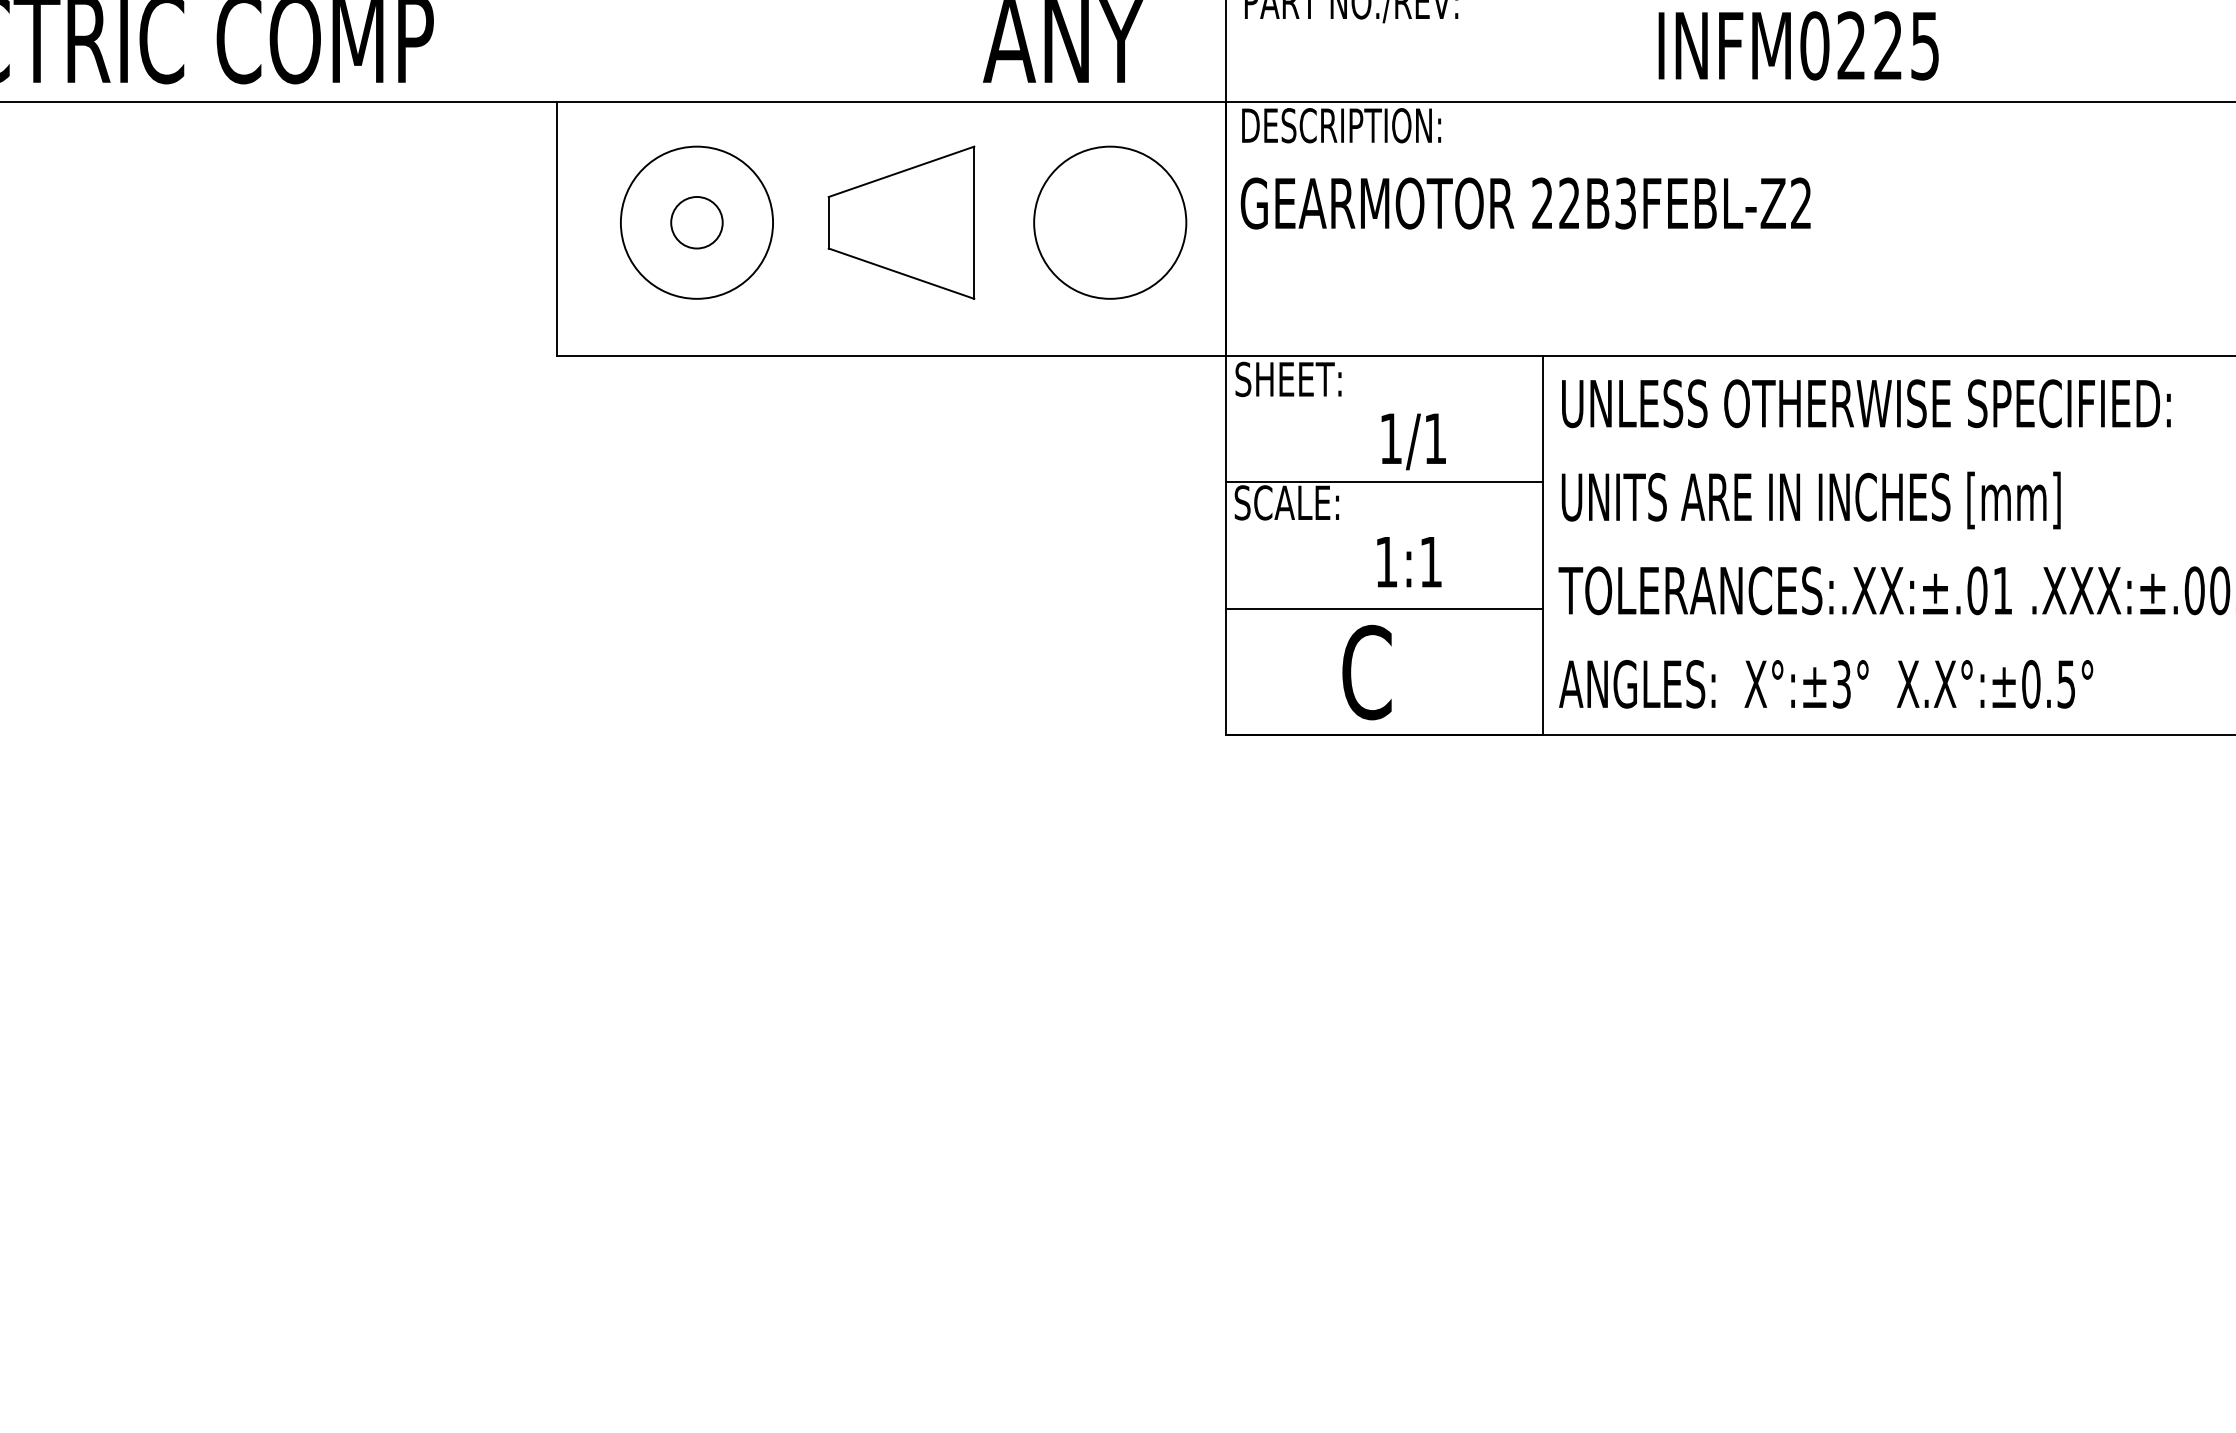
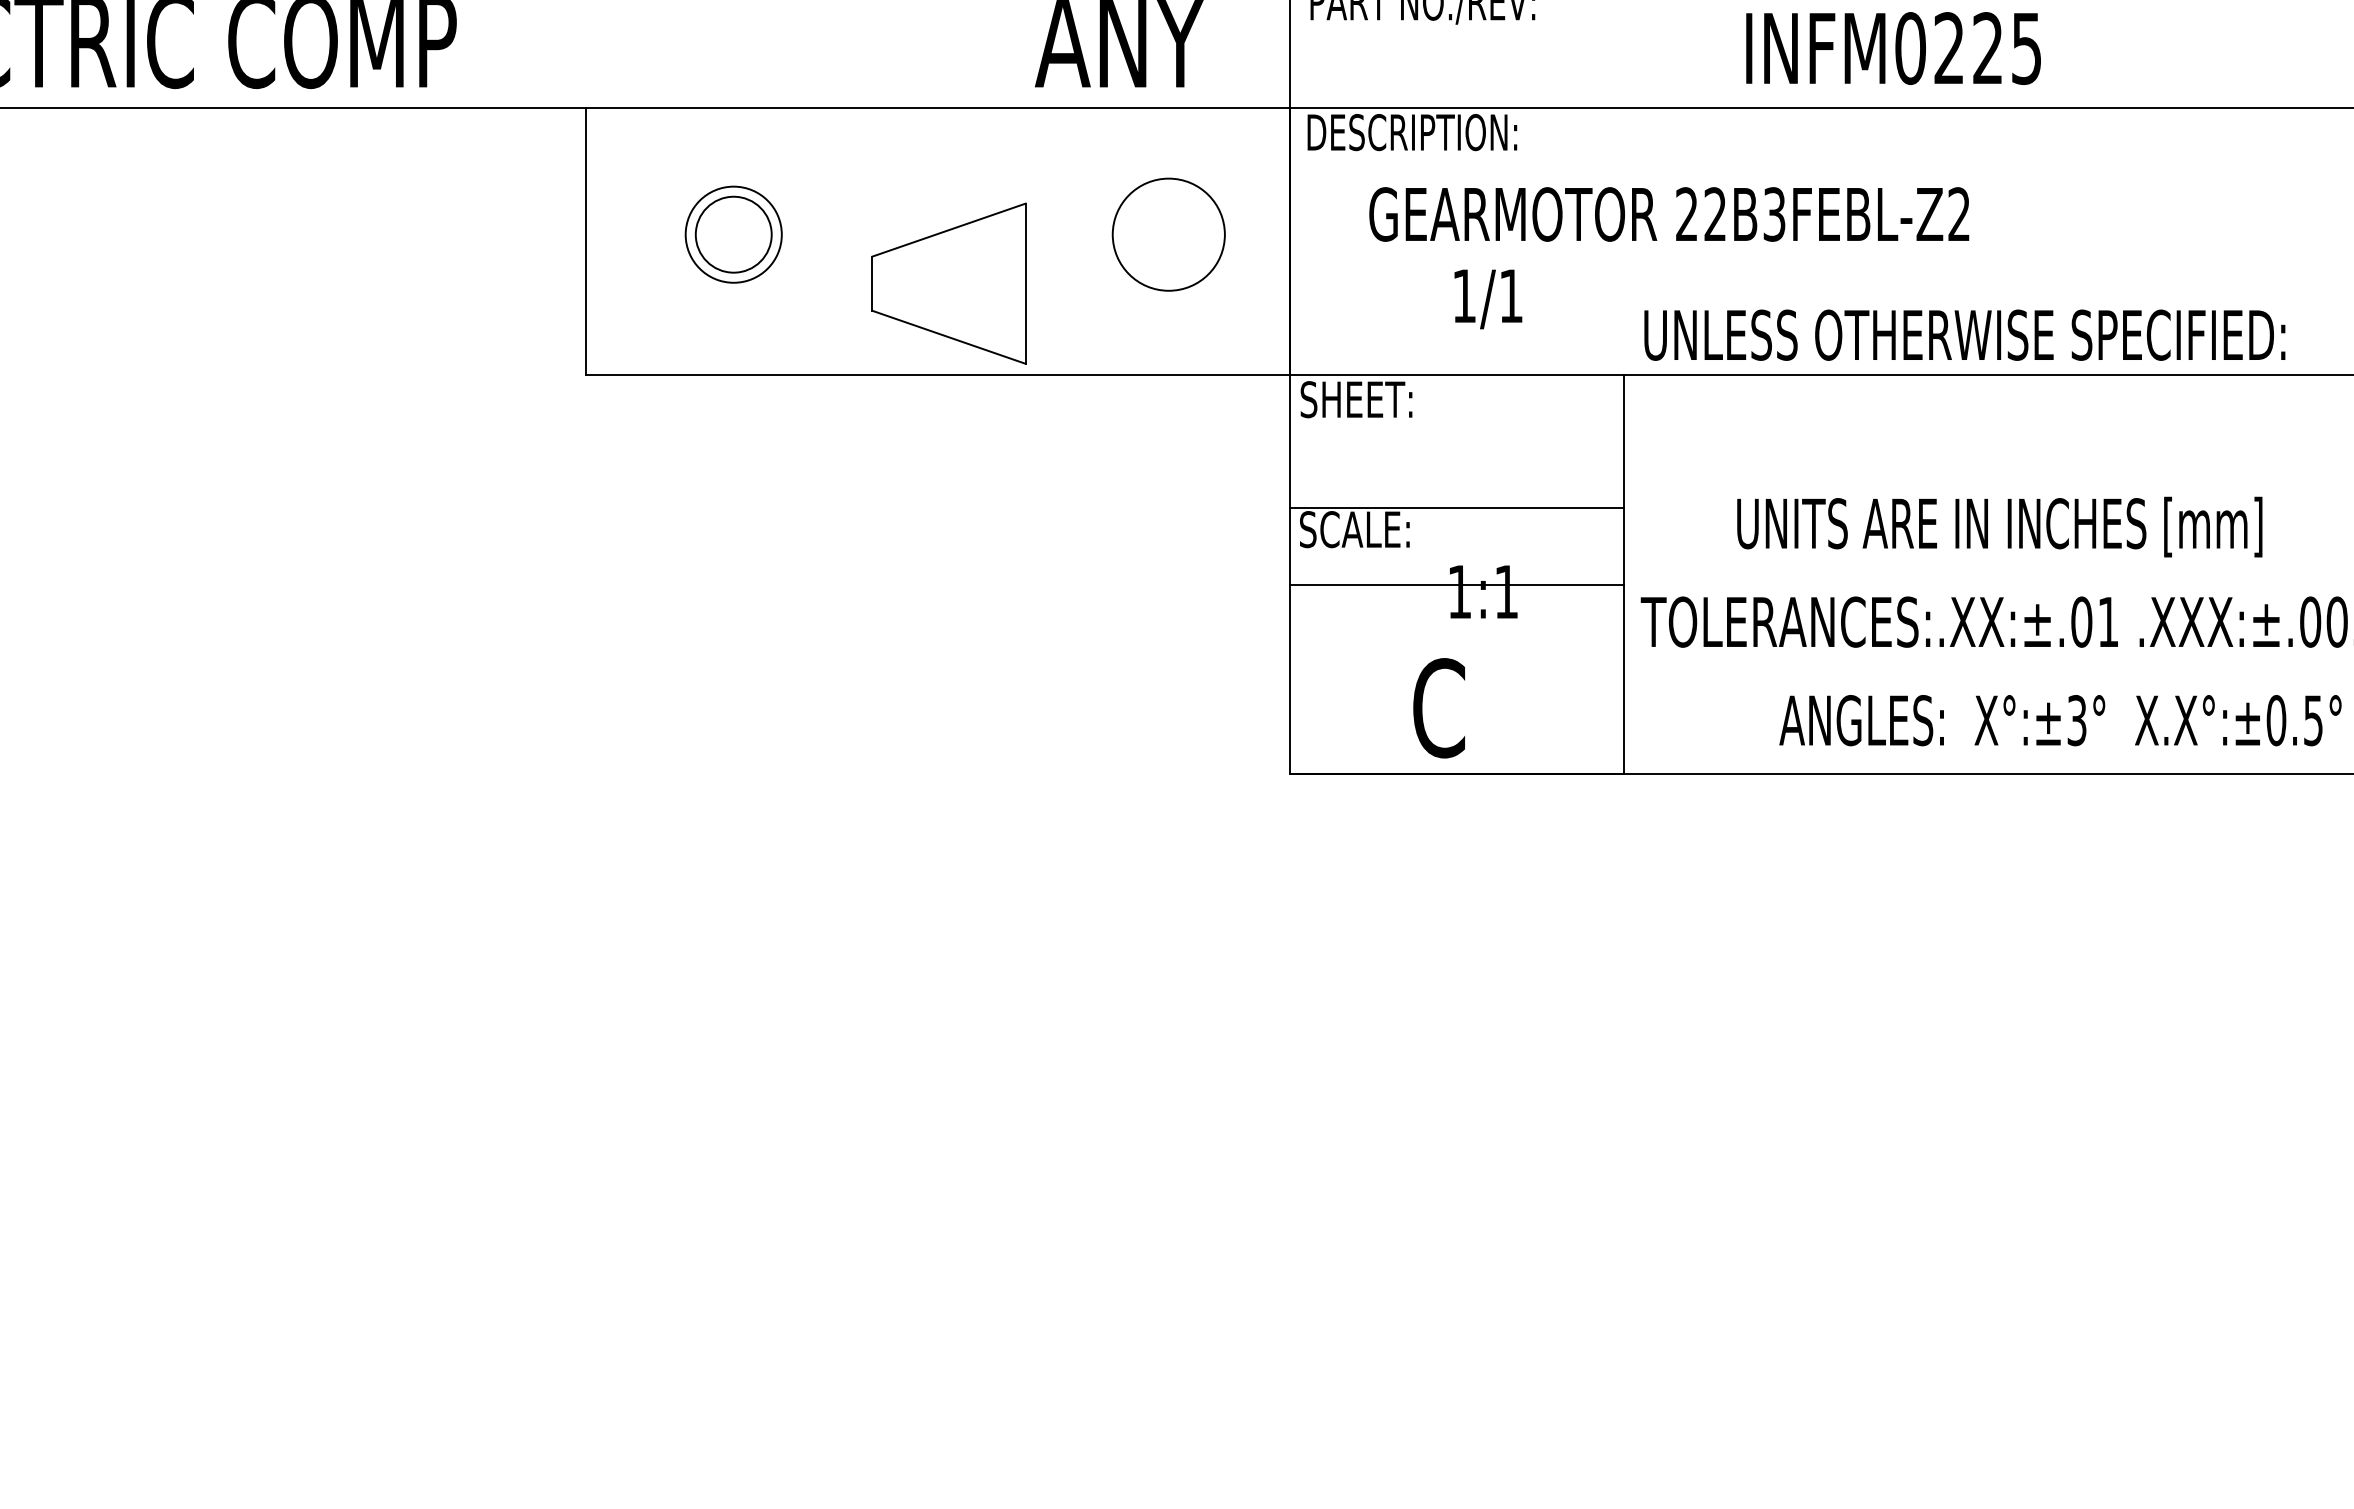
text: (1525, 203) -> (1669, 214), moved
circle: (696, 222) -> (733, 234), size x0.6
circle: (696, 222) -> (733, 234), size x1.4
part: (900, 222) -> (948, 283), moved
circle: (1109, 222) -> (1168, 234), size x0.7
text: (1866, 403) -> (1964, 334), moved
text: (1413, 441) -> (1488, 299), moved
text: (1810, 499) -> (1999, 526), moved
line: (1384, 609) -> (1457, 585), moved
text: (1826, 684) -> (2060, 720), moved

